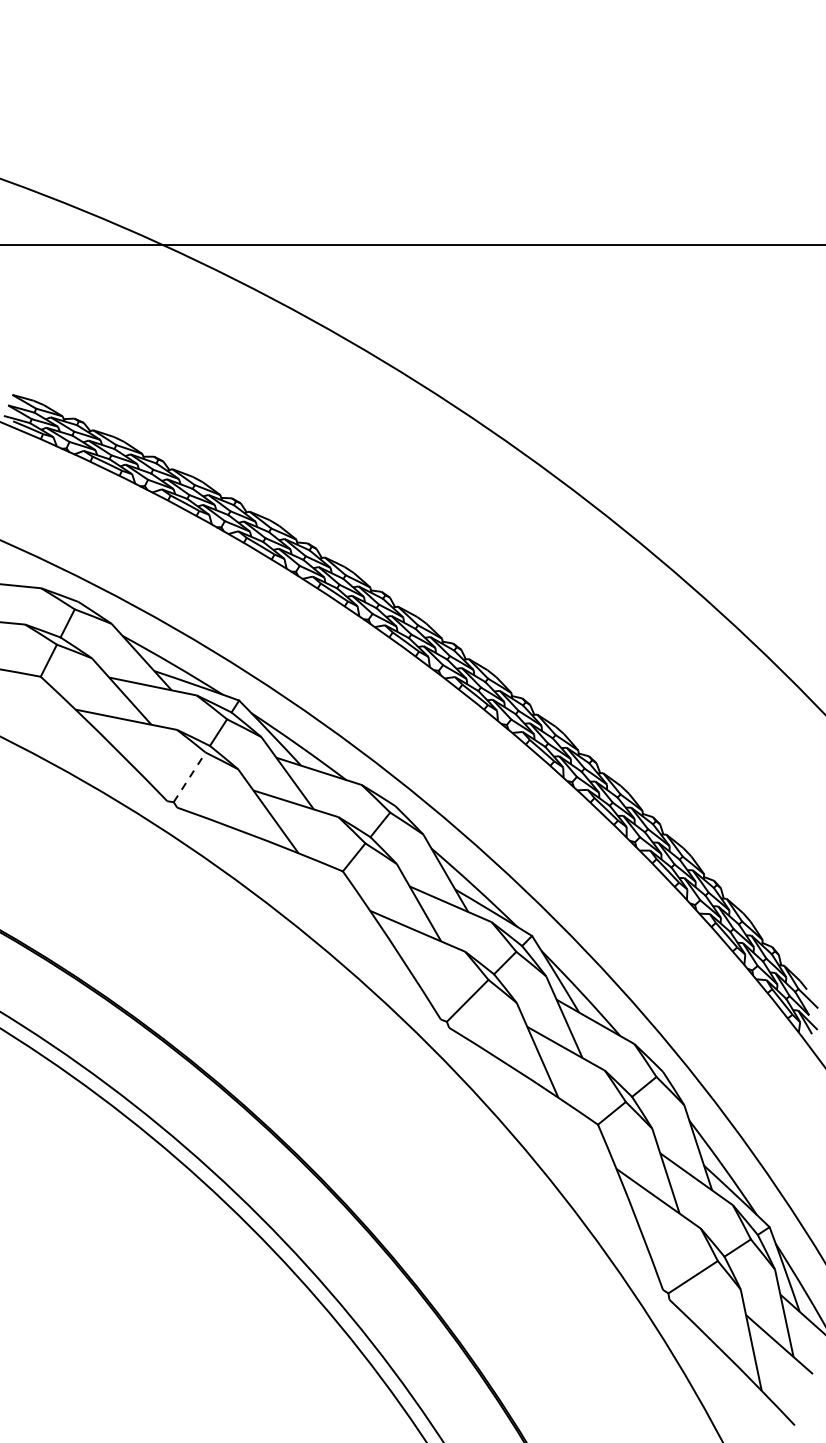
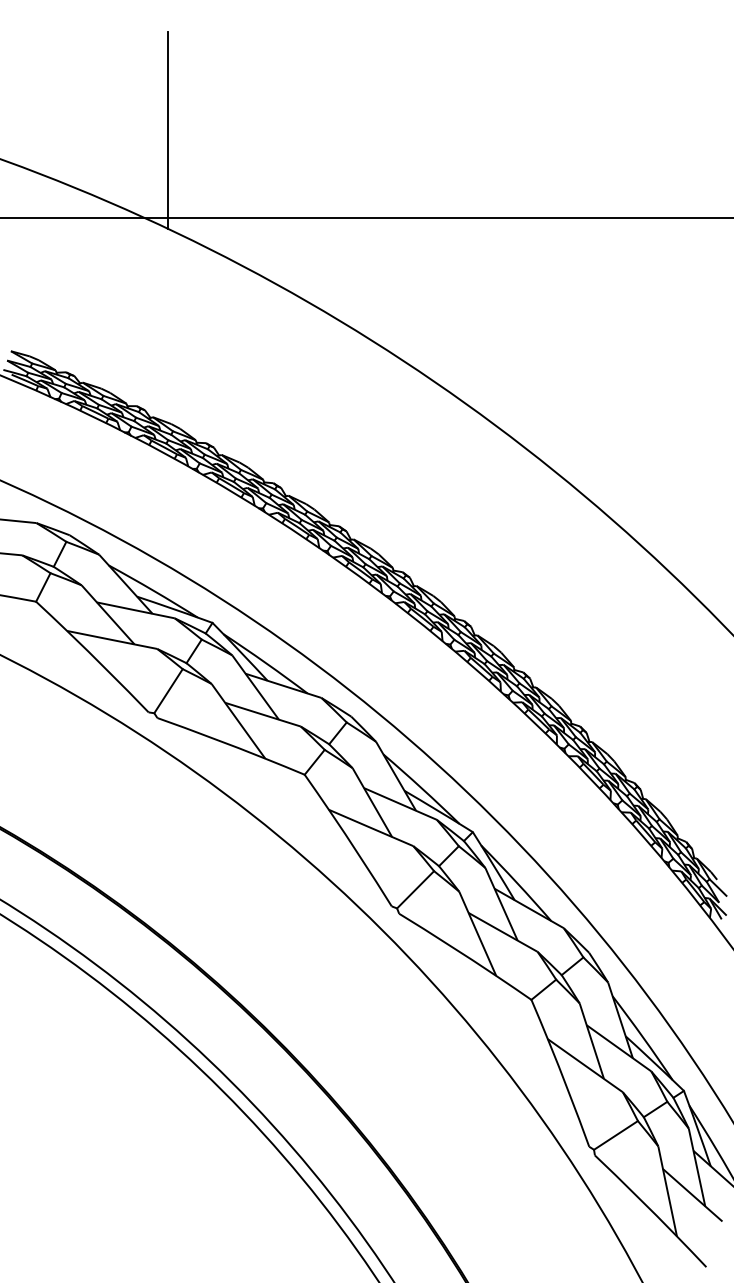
line: (189, 146) -> (168, 130), added
line: (189, 776) -> (168, 690), dashed -> solid

